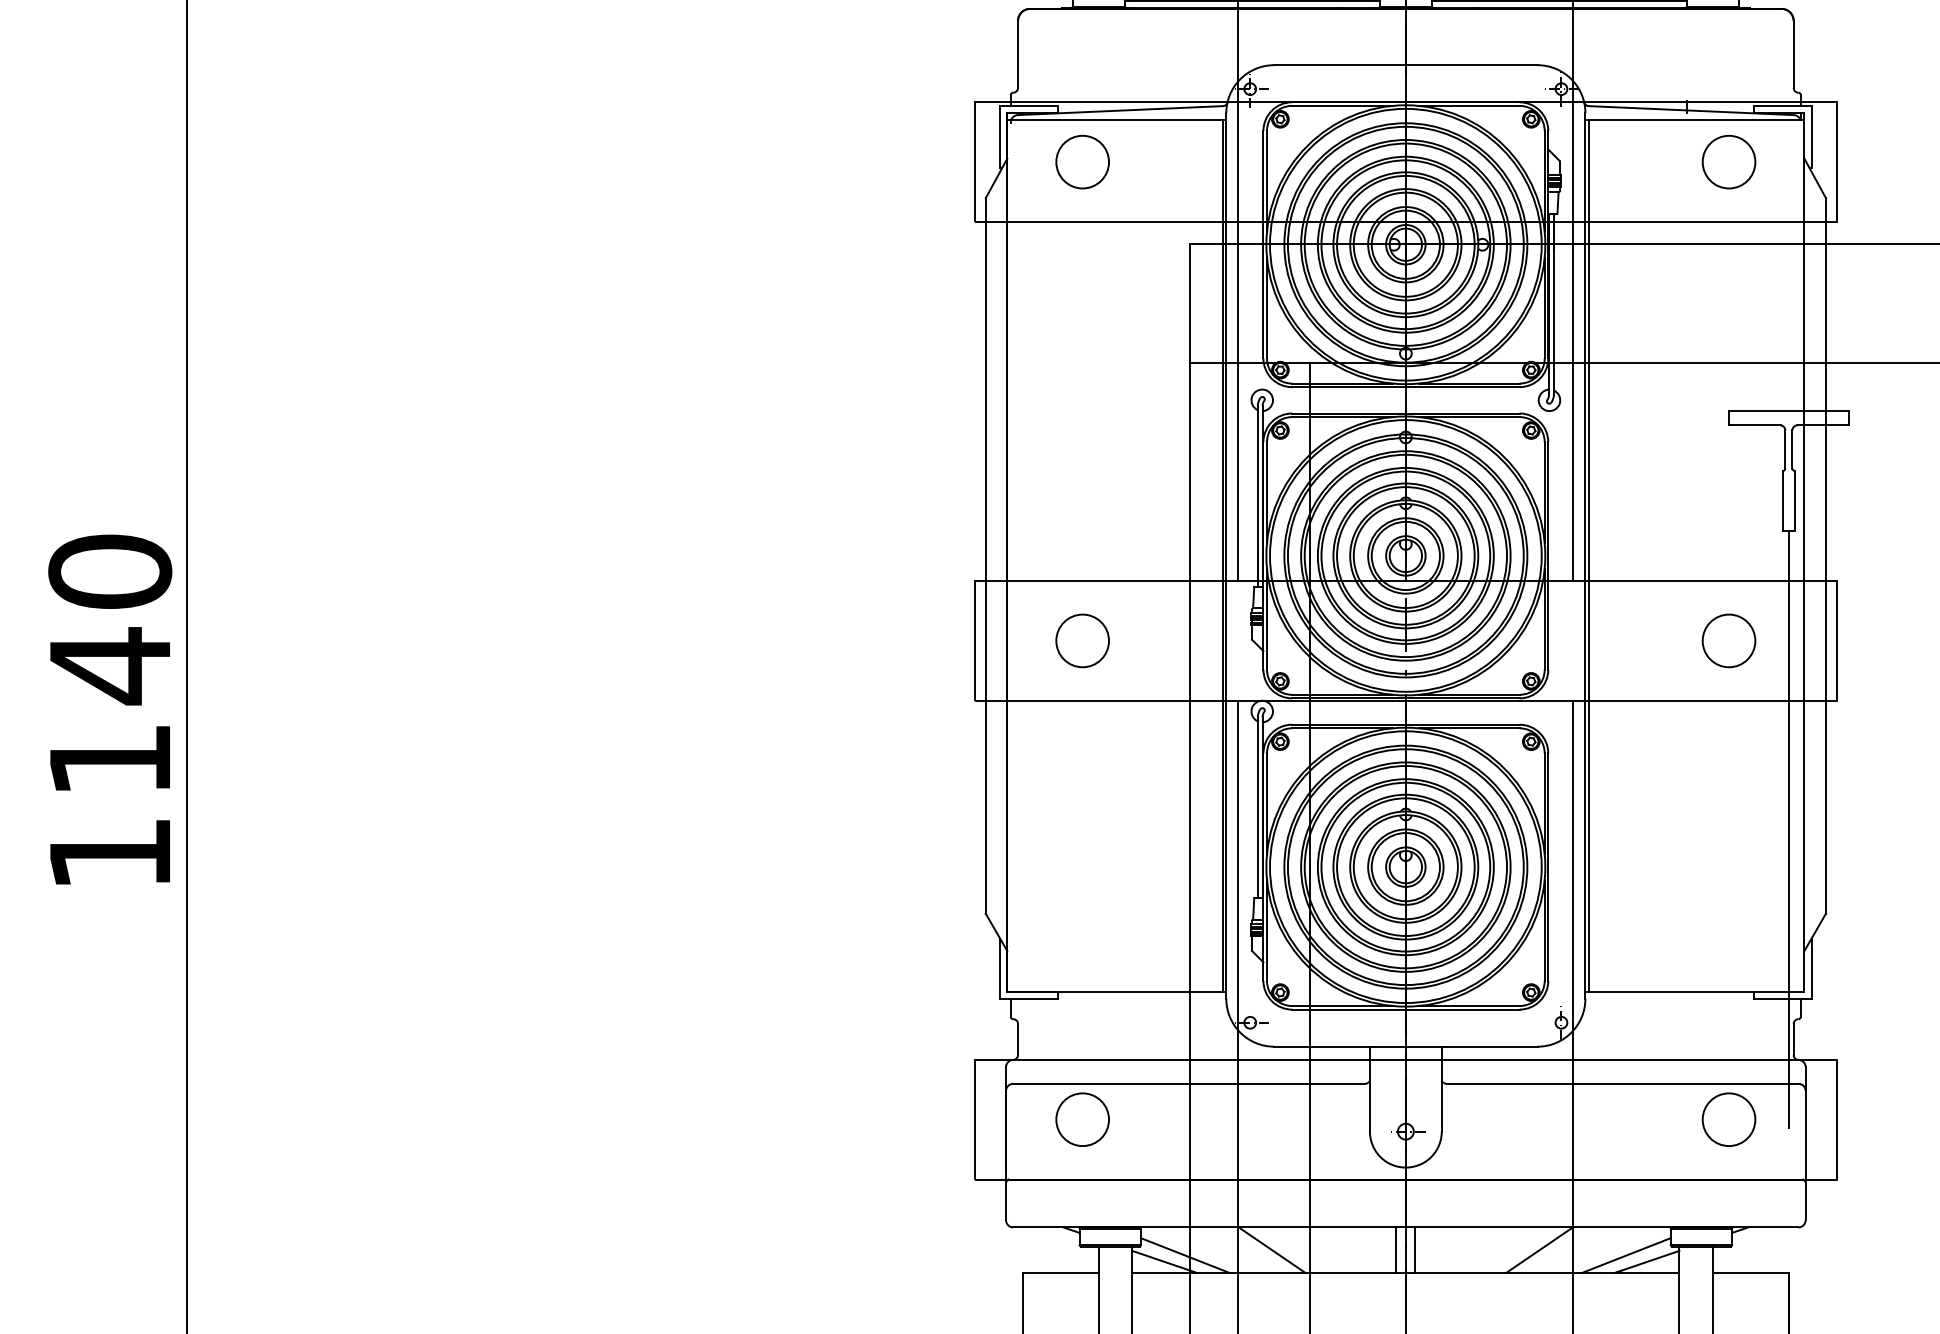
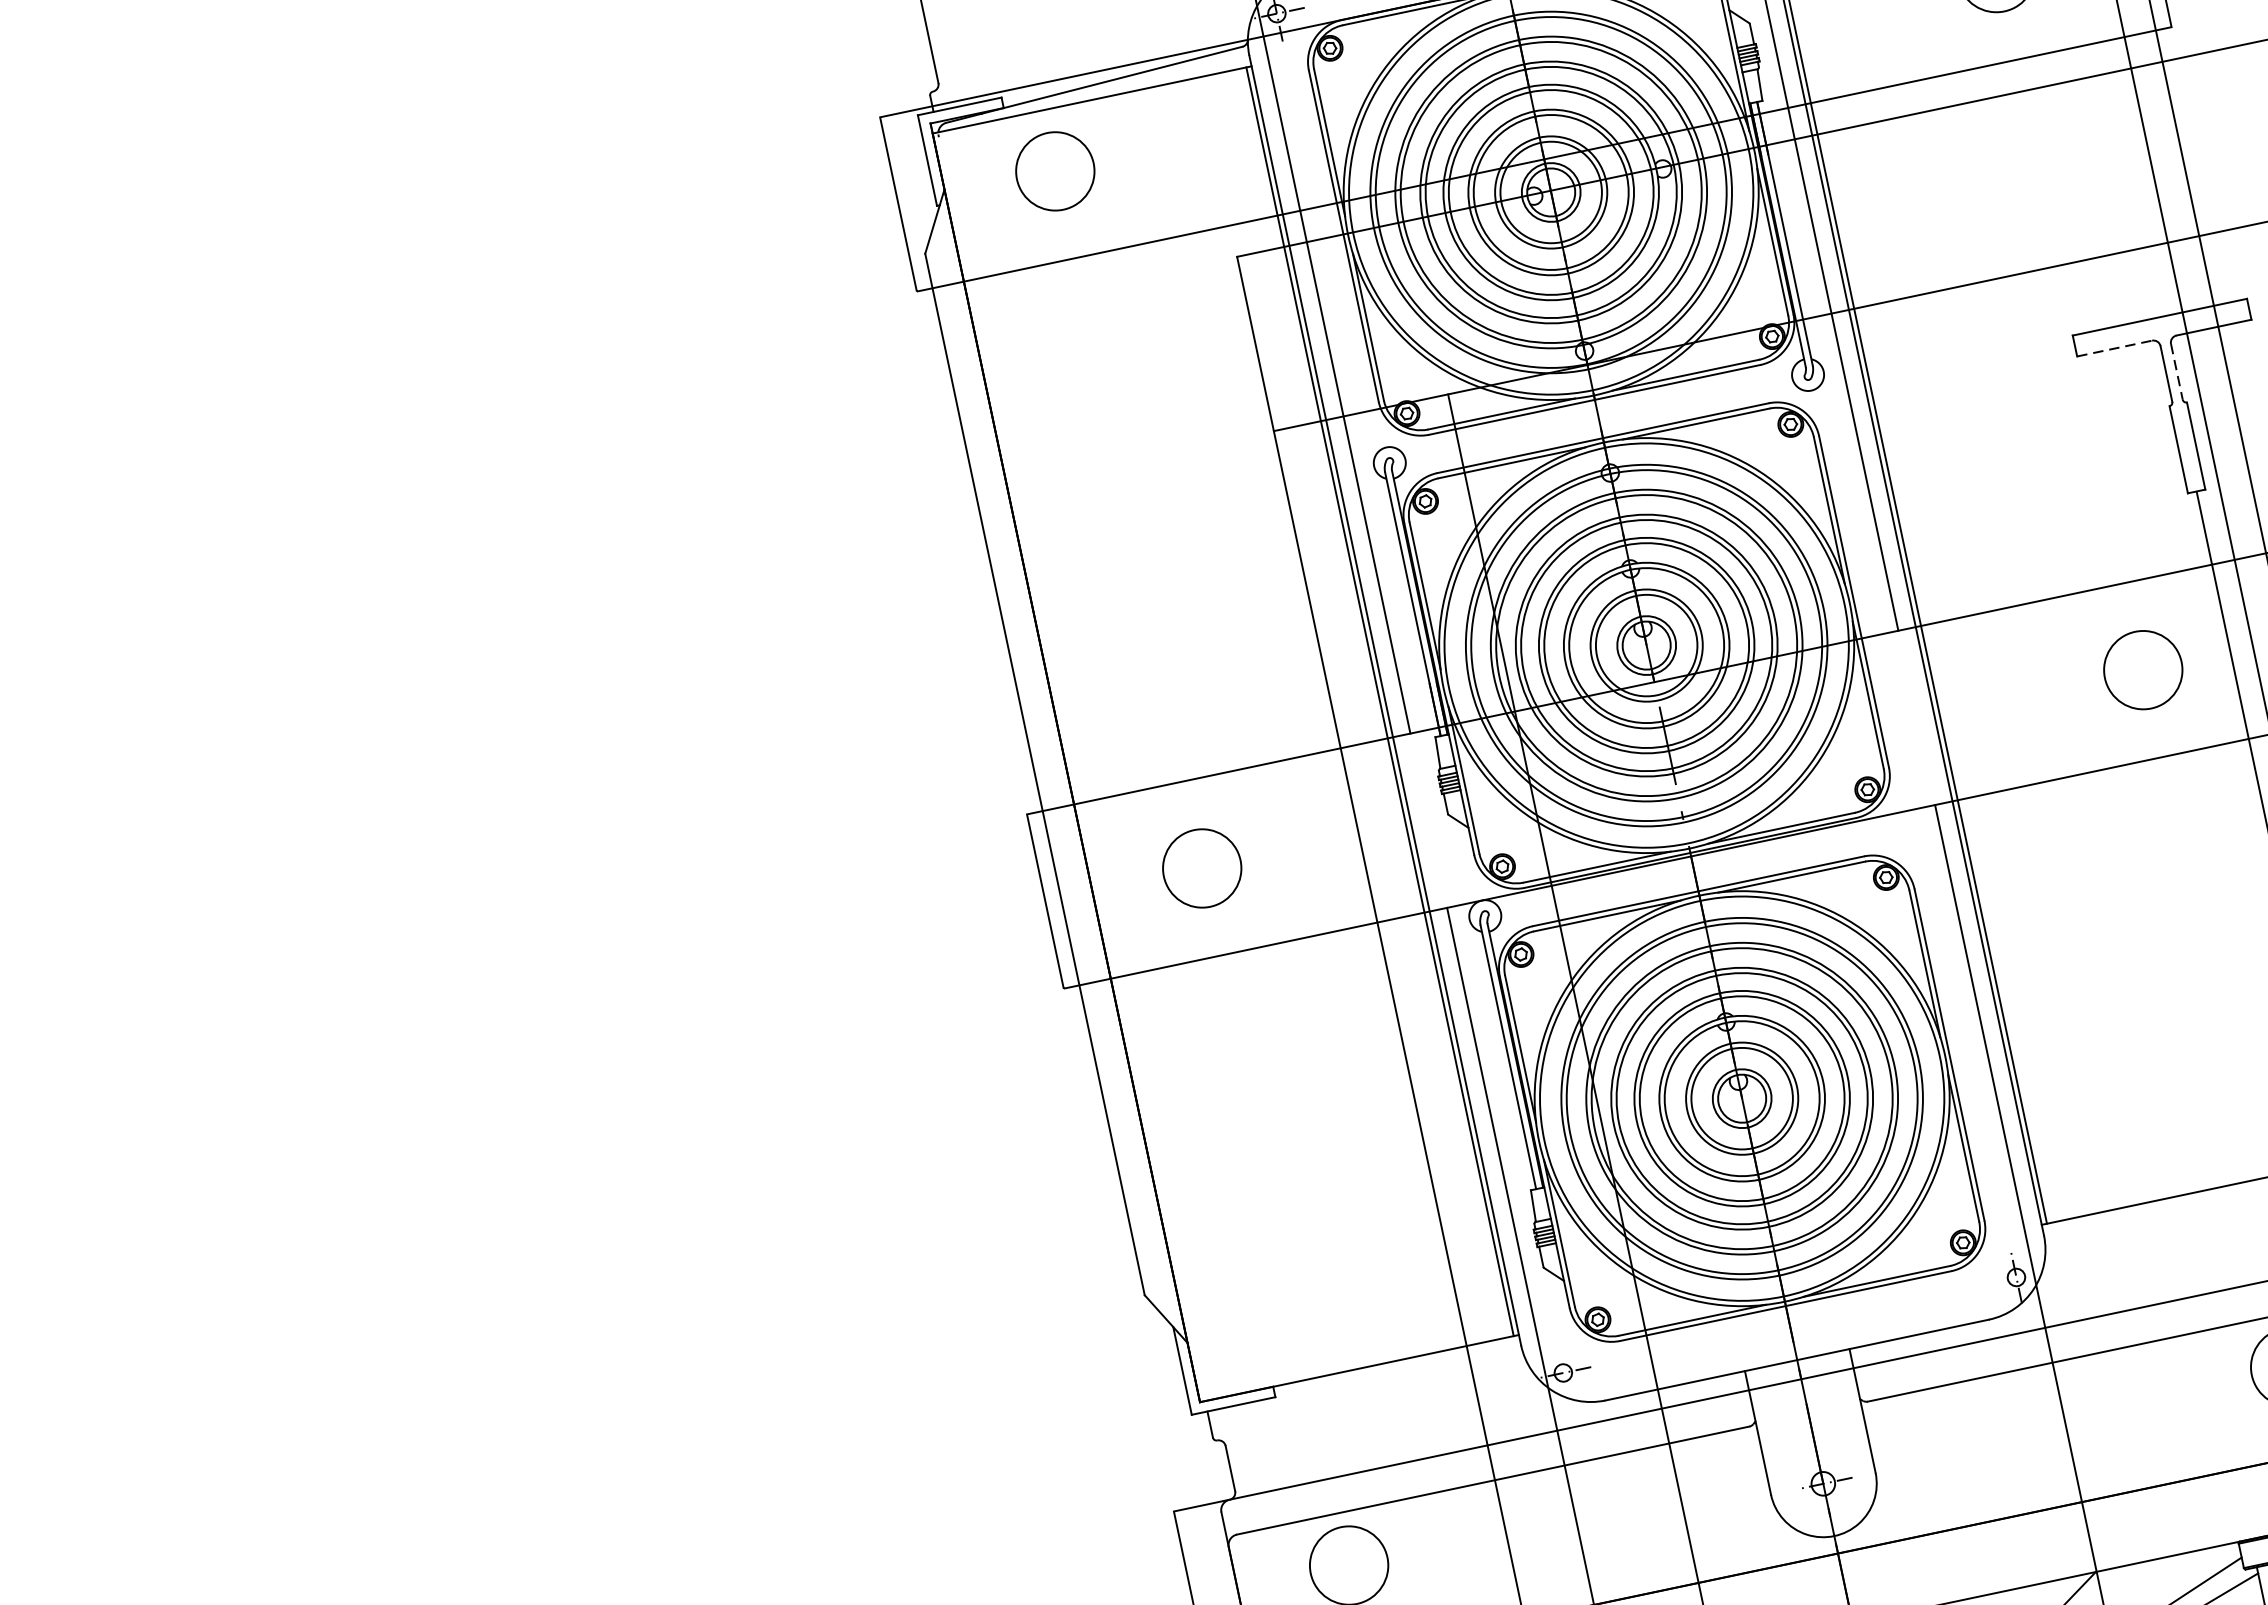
line: (1754, 425) -> (2114, 348), solid -> dashed
line: (1792, 449) -> (2176, 371), solid -> dashed

